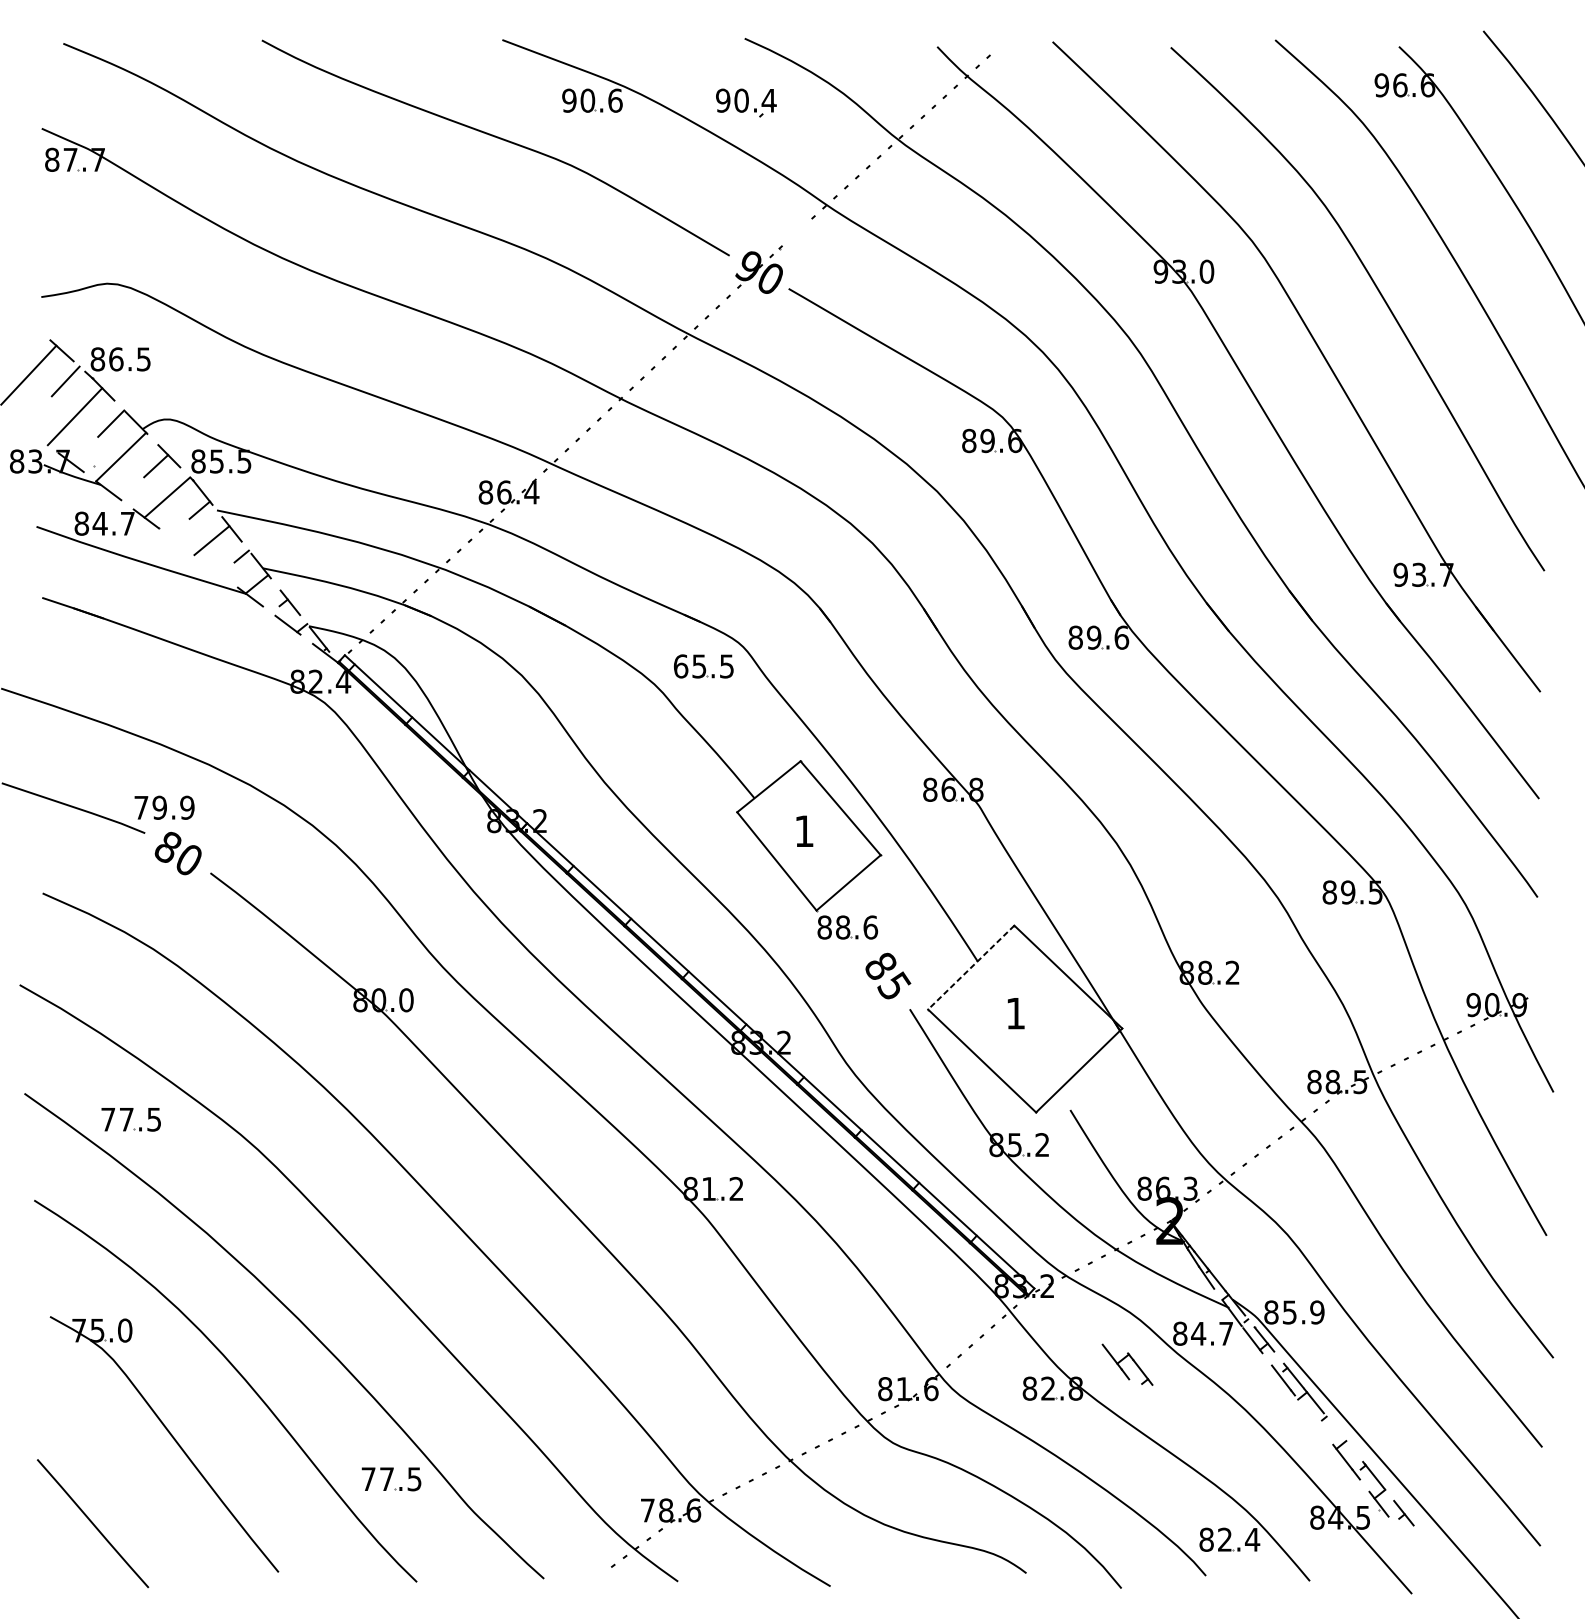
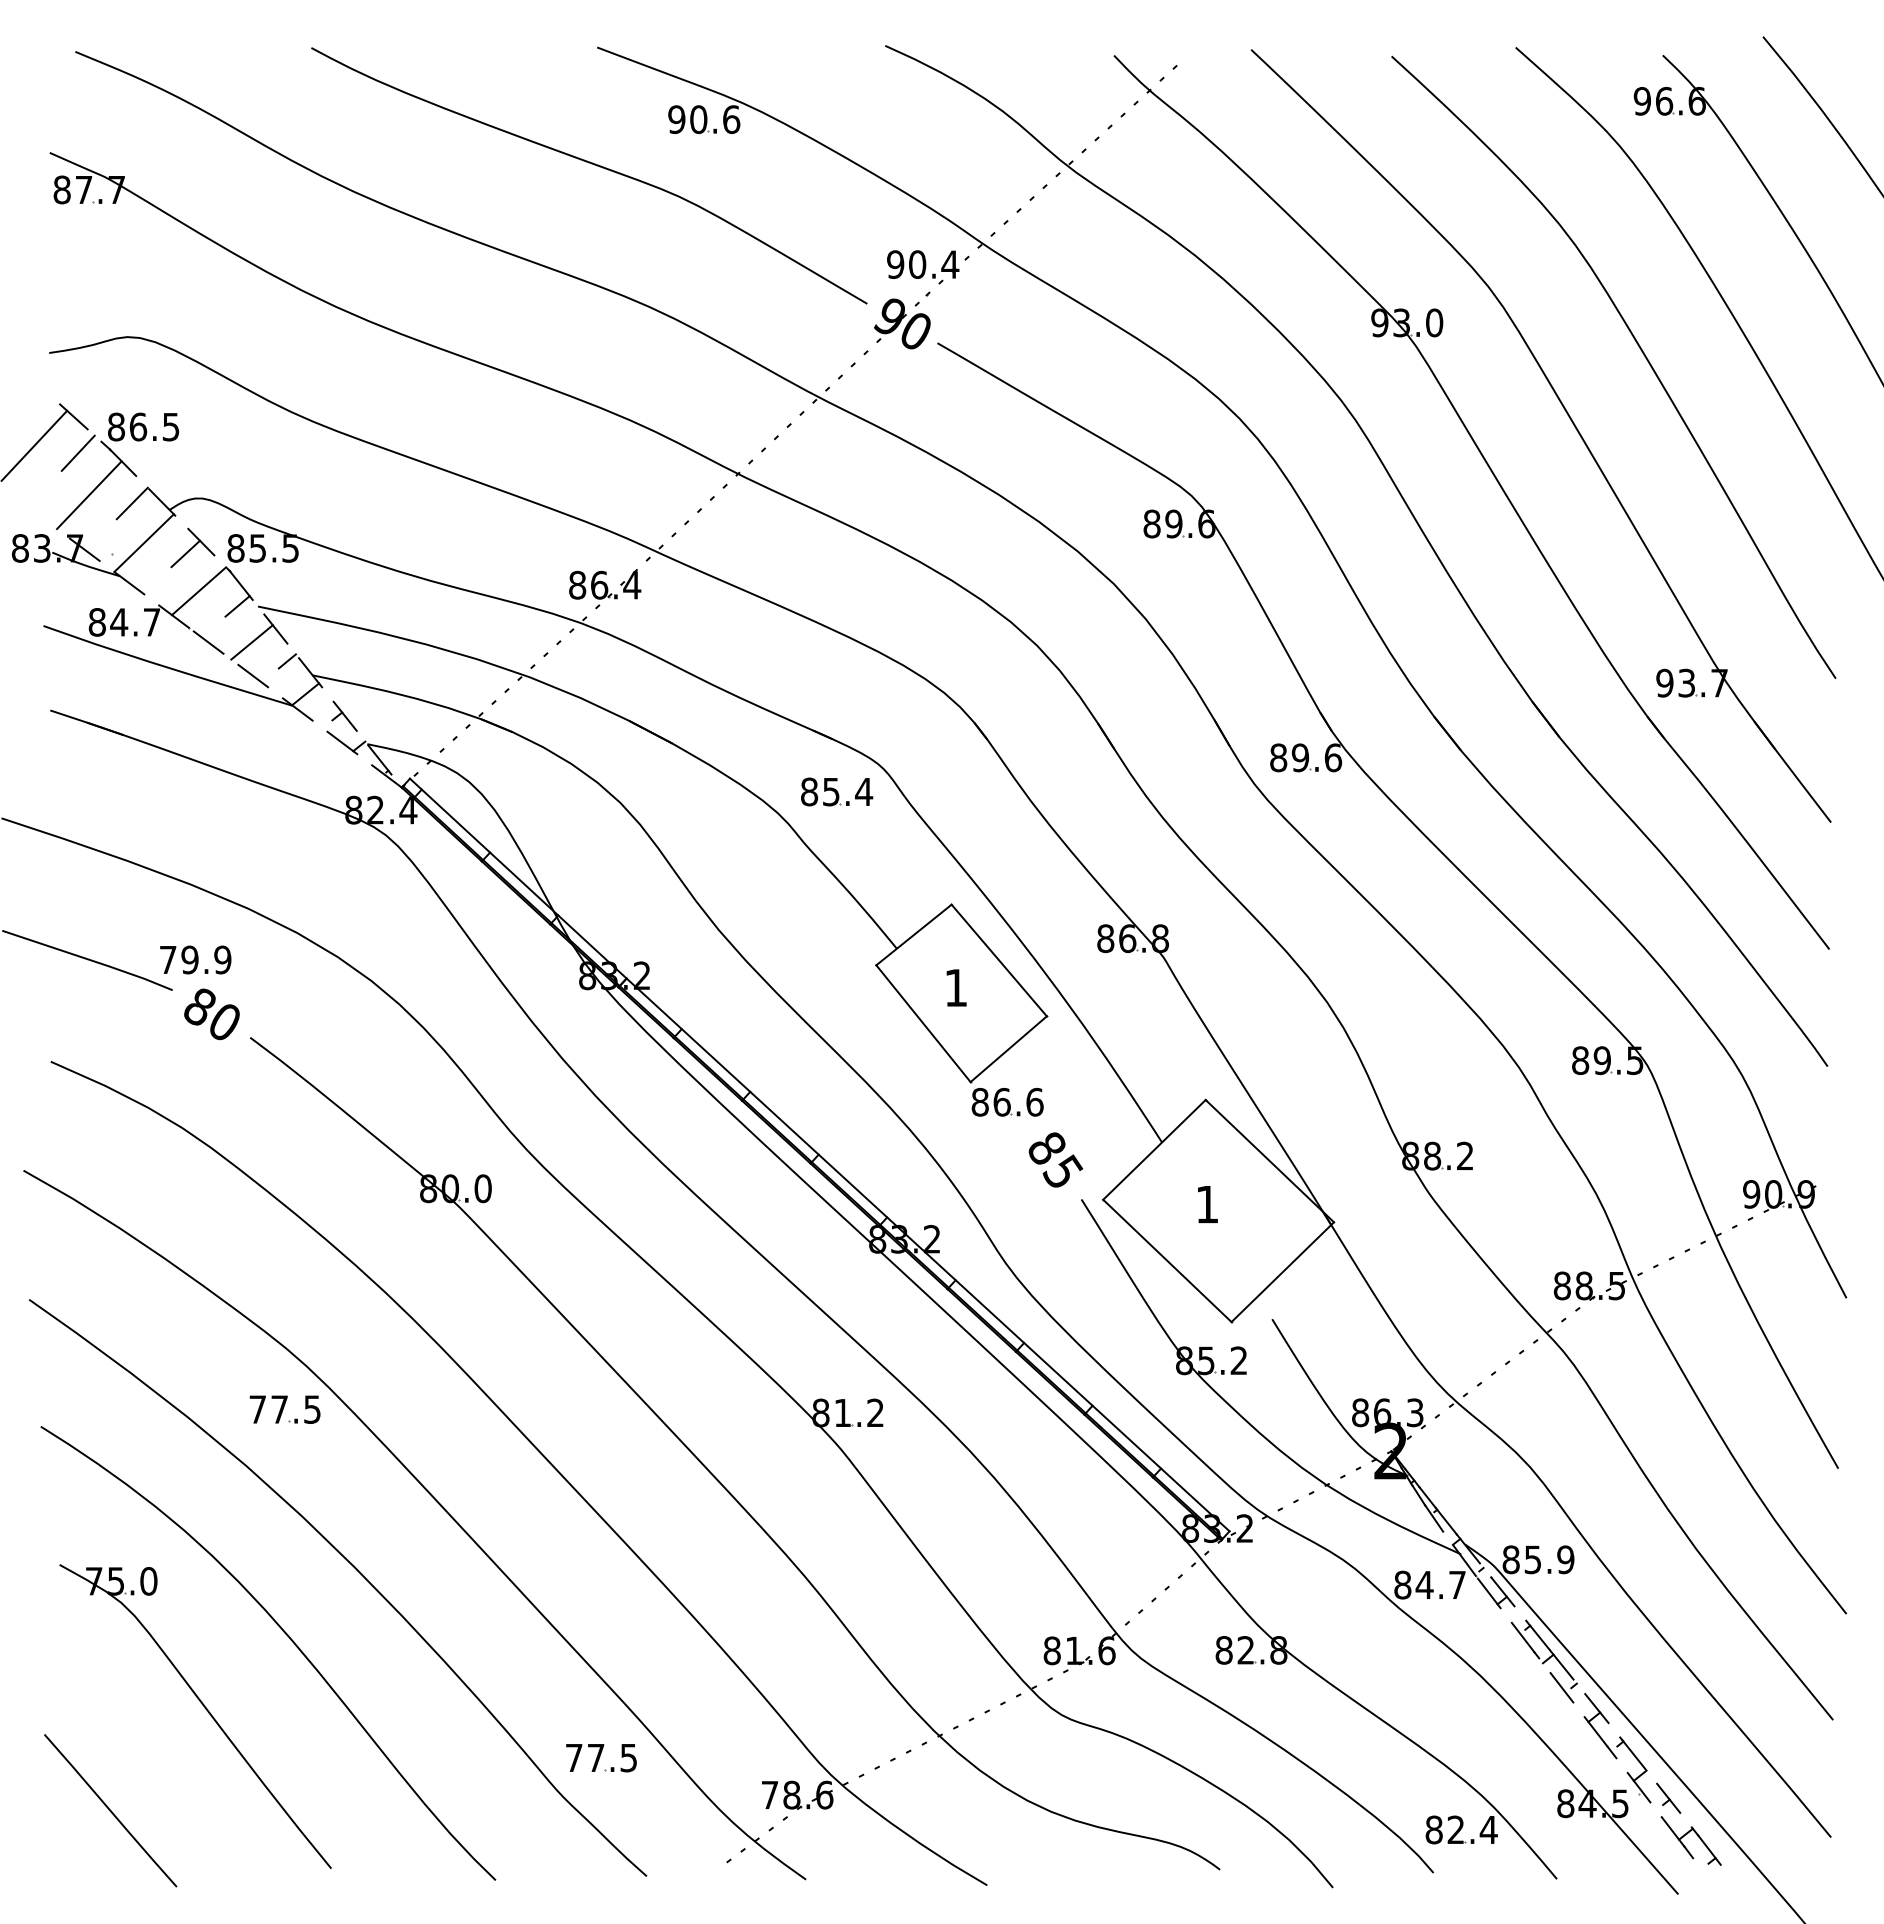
part: (746, 103) -> (923, 267), moved
line: (175, 540) -> (208, 642), added
line: (213, 568) -> (253, 675), added
text: (704, 666) -> (837, 791), 65.5 -> 85.4
text: (842, 926) -> (1001, 1101), 88.6 -> 86.6
line: (971, 968) -> (1154, 1150), dashed -> solid
part: (130, 1119) -> (284, 1409), moved
part: (1124, 1359) -> (1687, 1834), moved
line: (1313, 1419) -> (1561, 1687), added
line: (1343, 1437) -> (1596, 1708), added
part: (391, 1479) -> (601, 1758), moved

